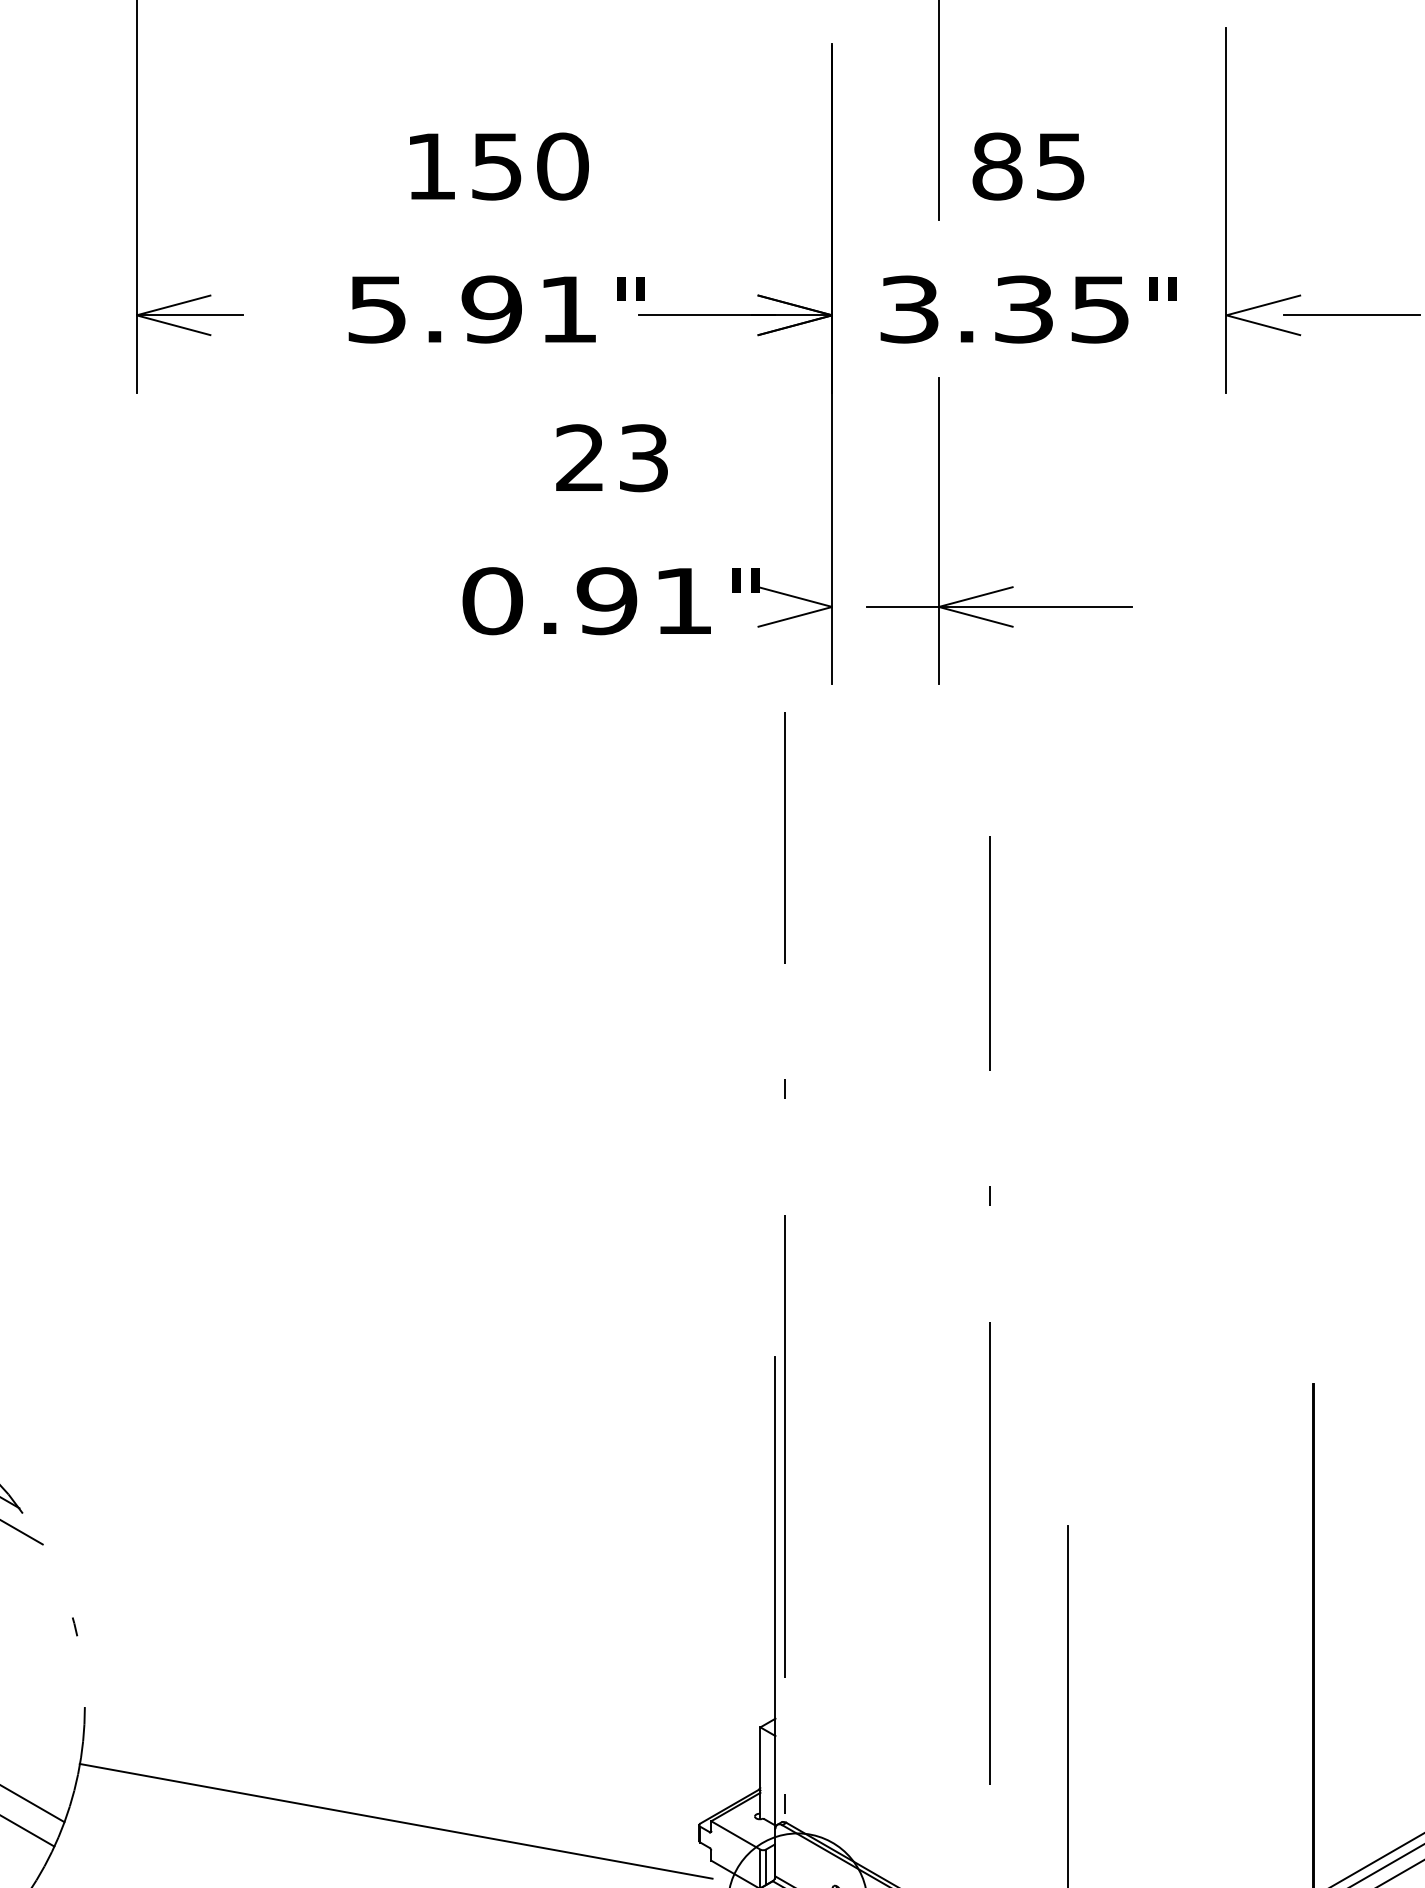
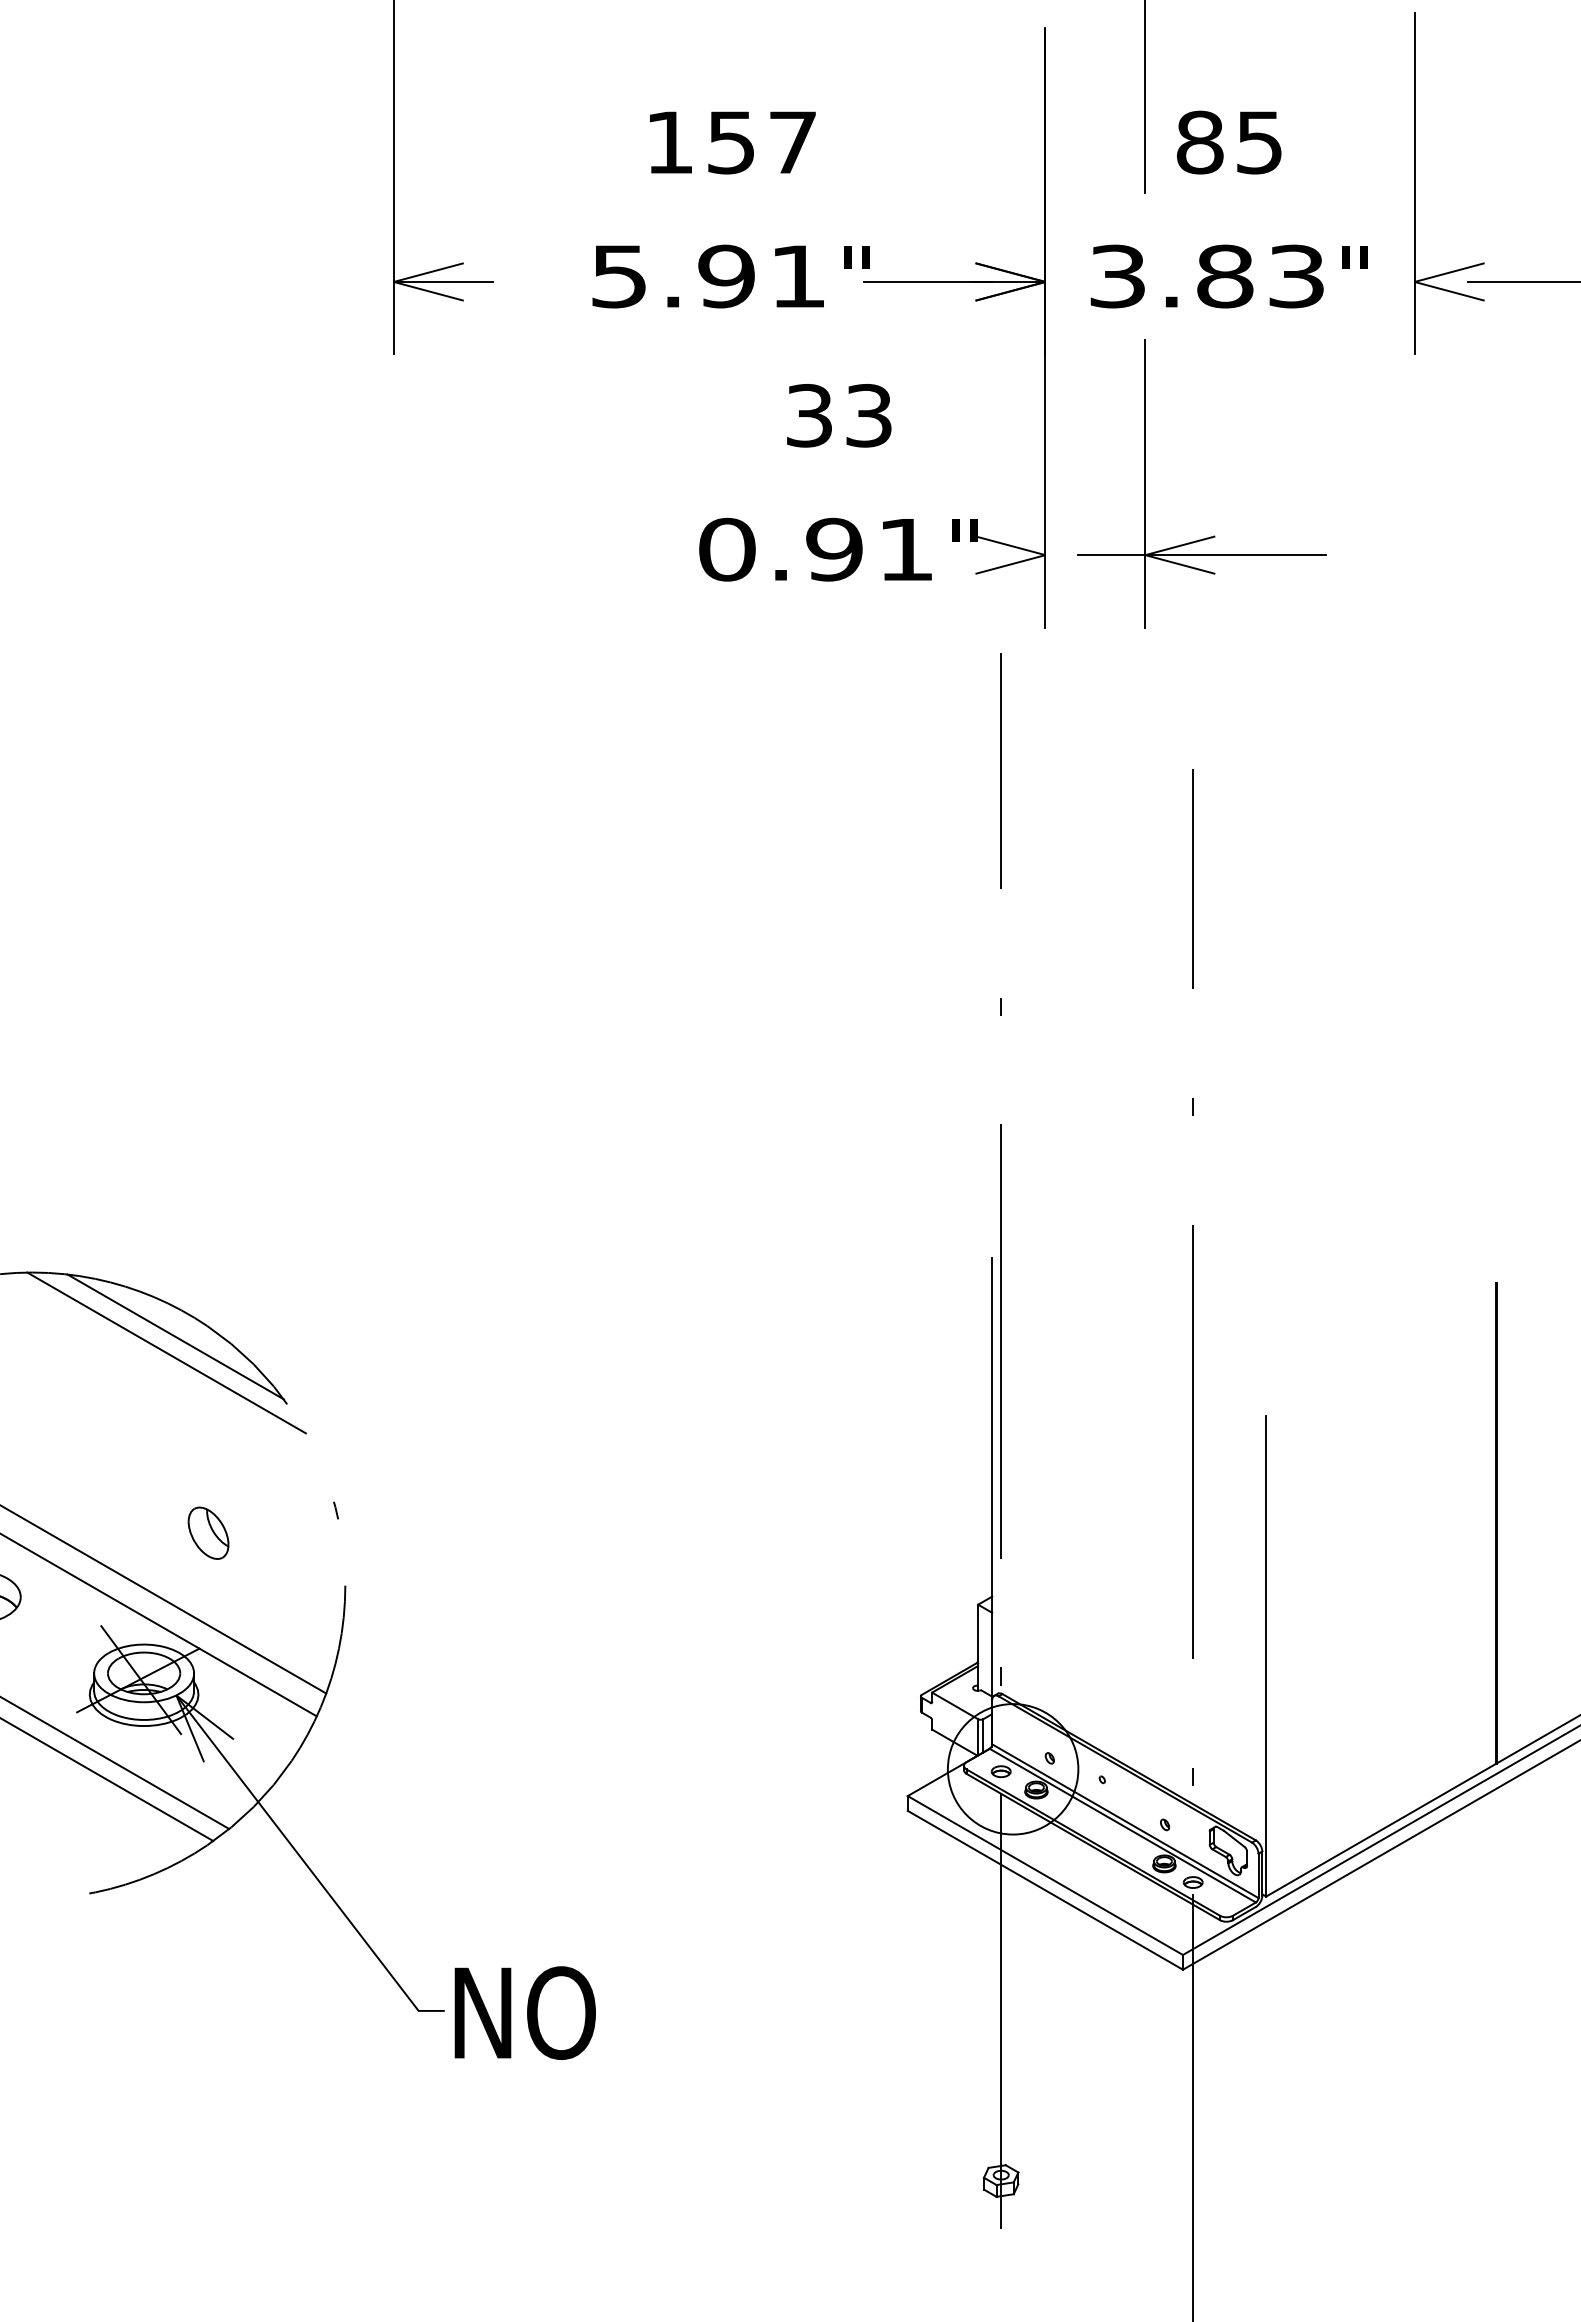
text: (562, 166) -> (792, 142), 150 -> 157
text: (1061, 309) -> (1260, 276), 3.35 -> 3.83
text: (579, 457) -> (808, 415), 23 -> 33
line: (395, 1821) -> (636, 1692), removed

